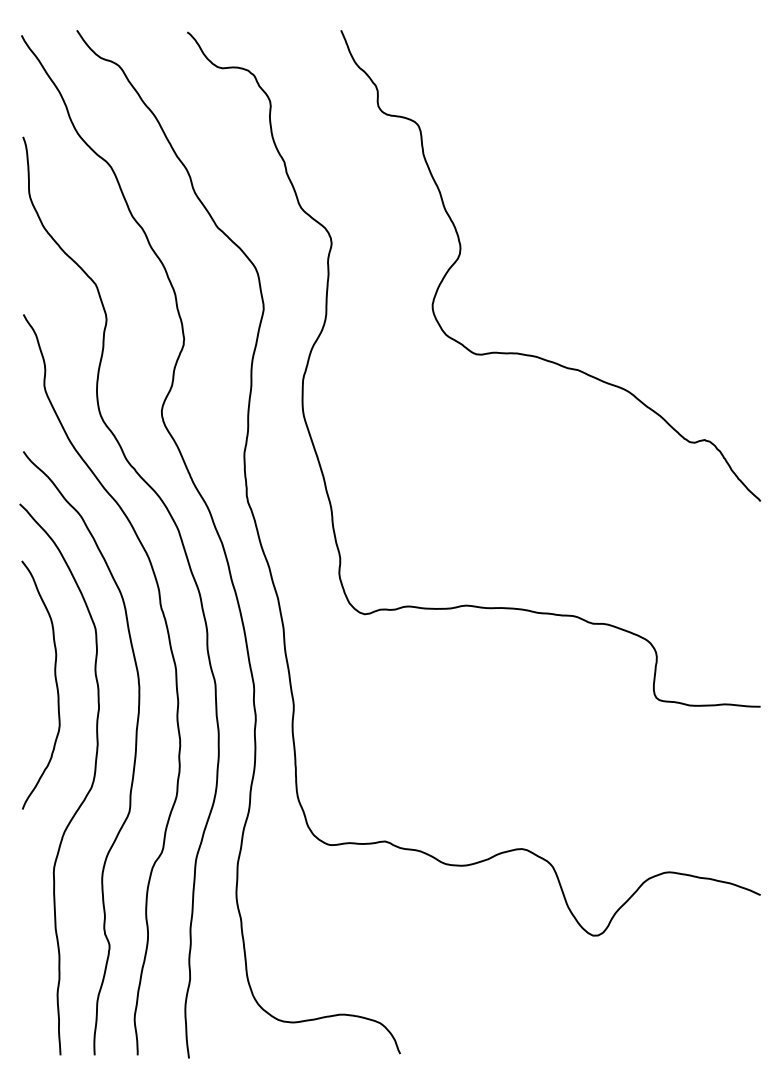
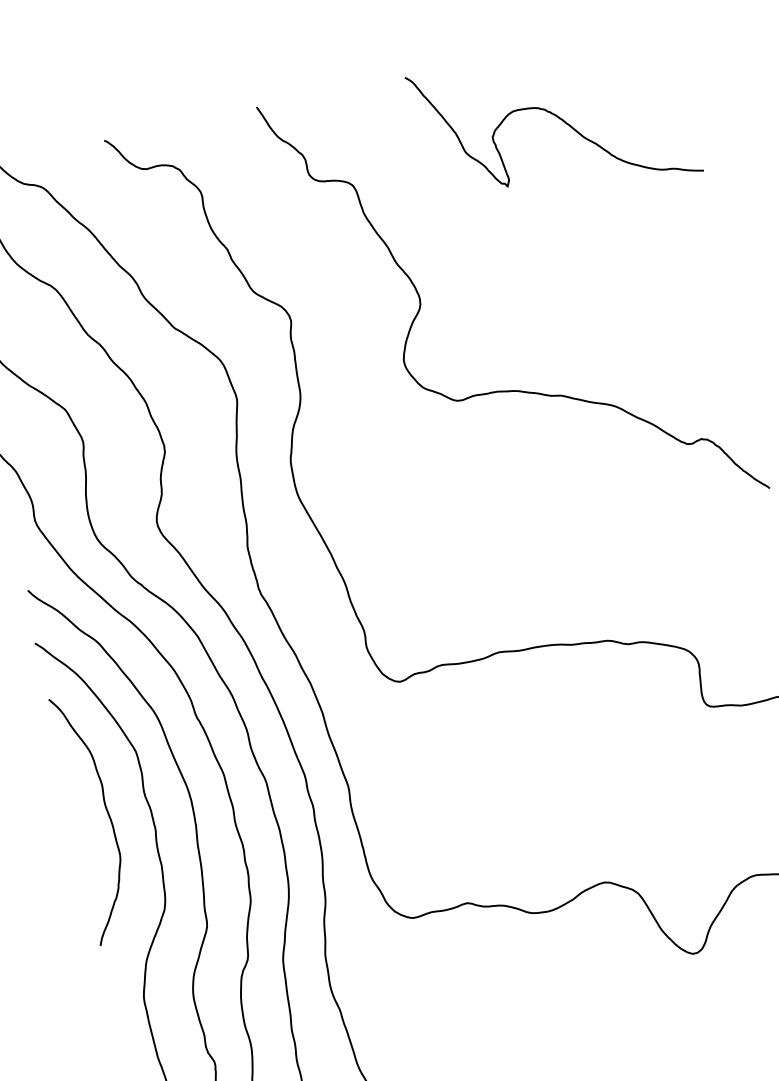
curve: (630, 101) -> (558, 118), added

